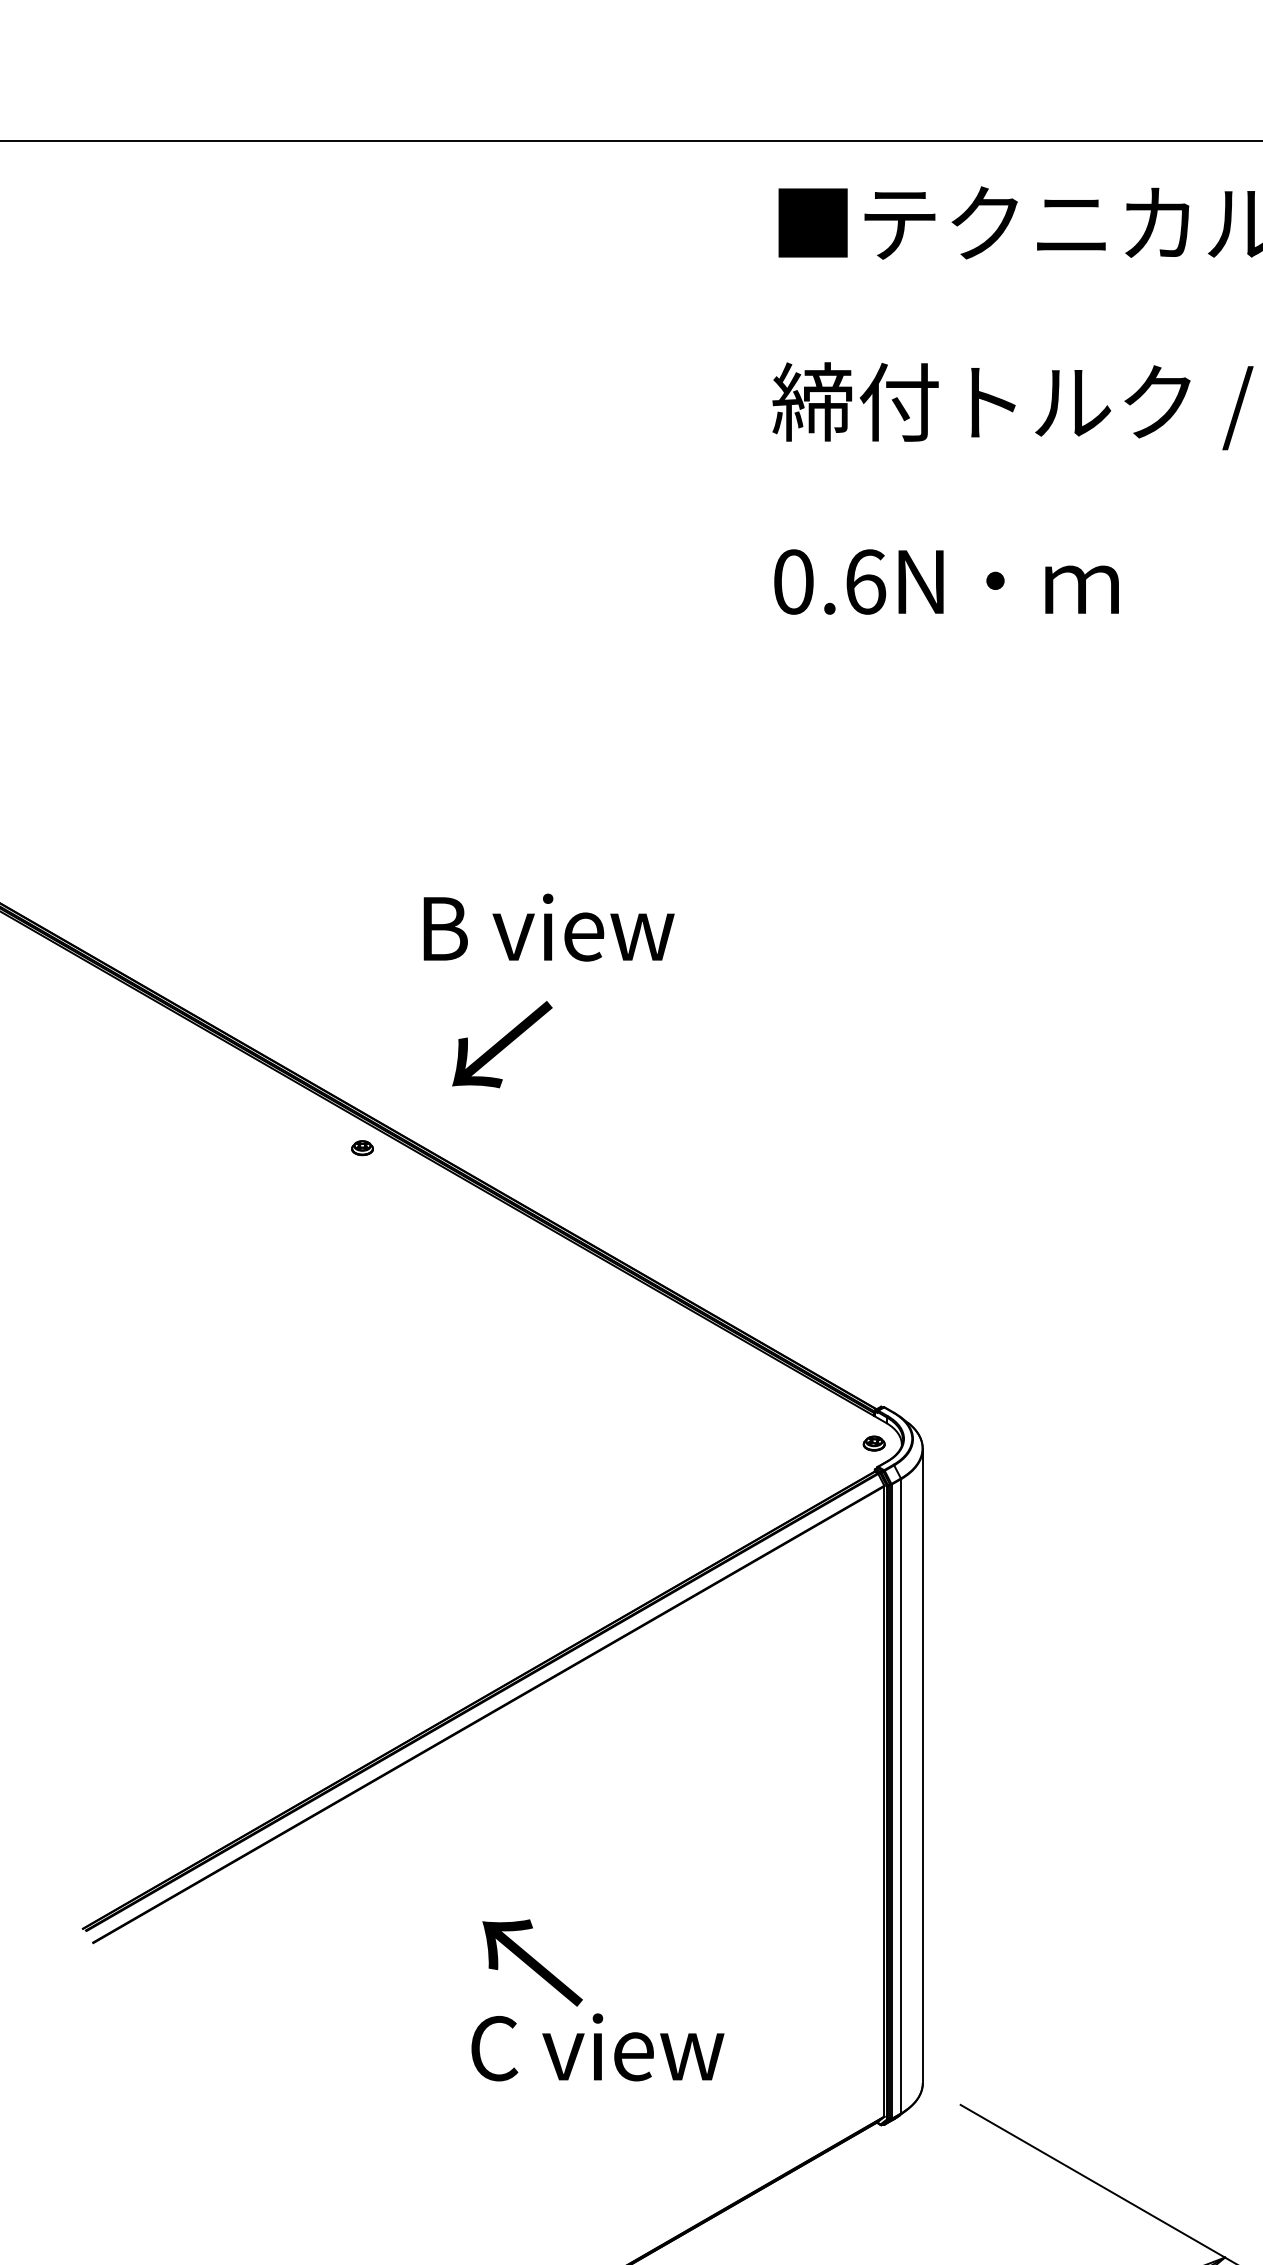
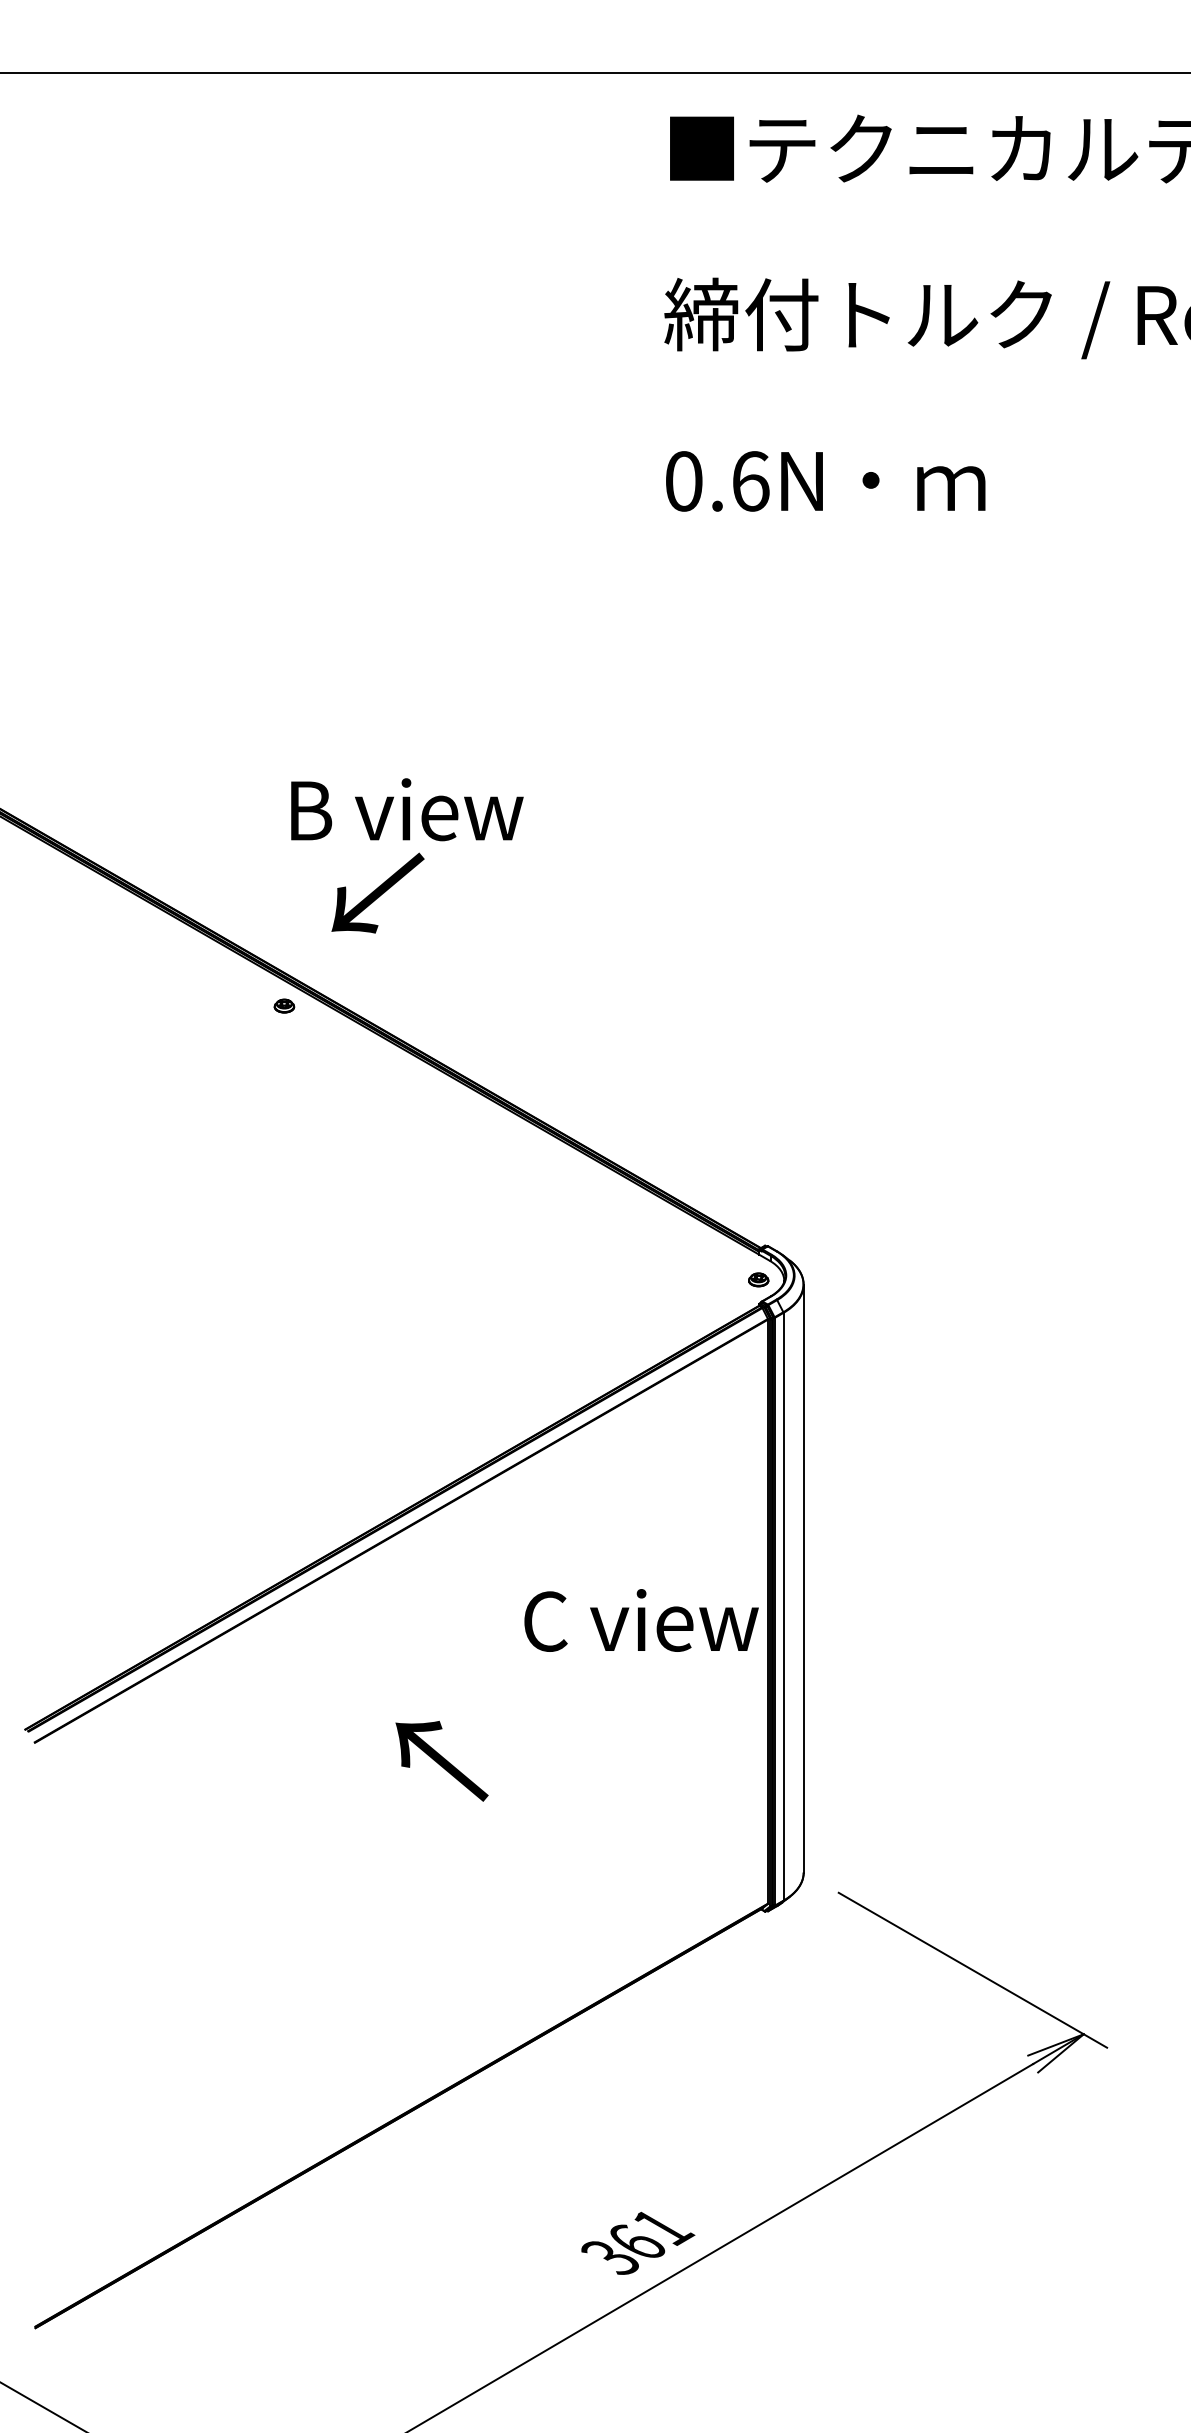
text: (549, 927) -> (407, 809), moved
text: (501, 1043) -> (377, 892), moved
text: (597, 2047) -> (641, 1620), moved

